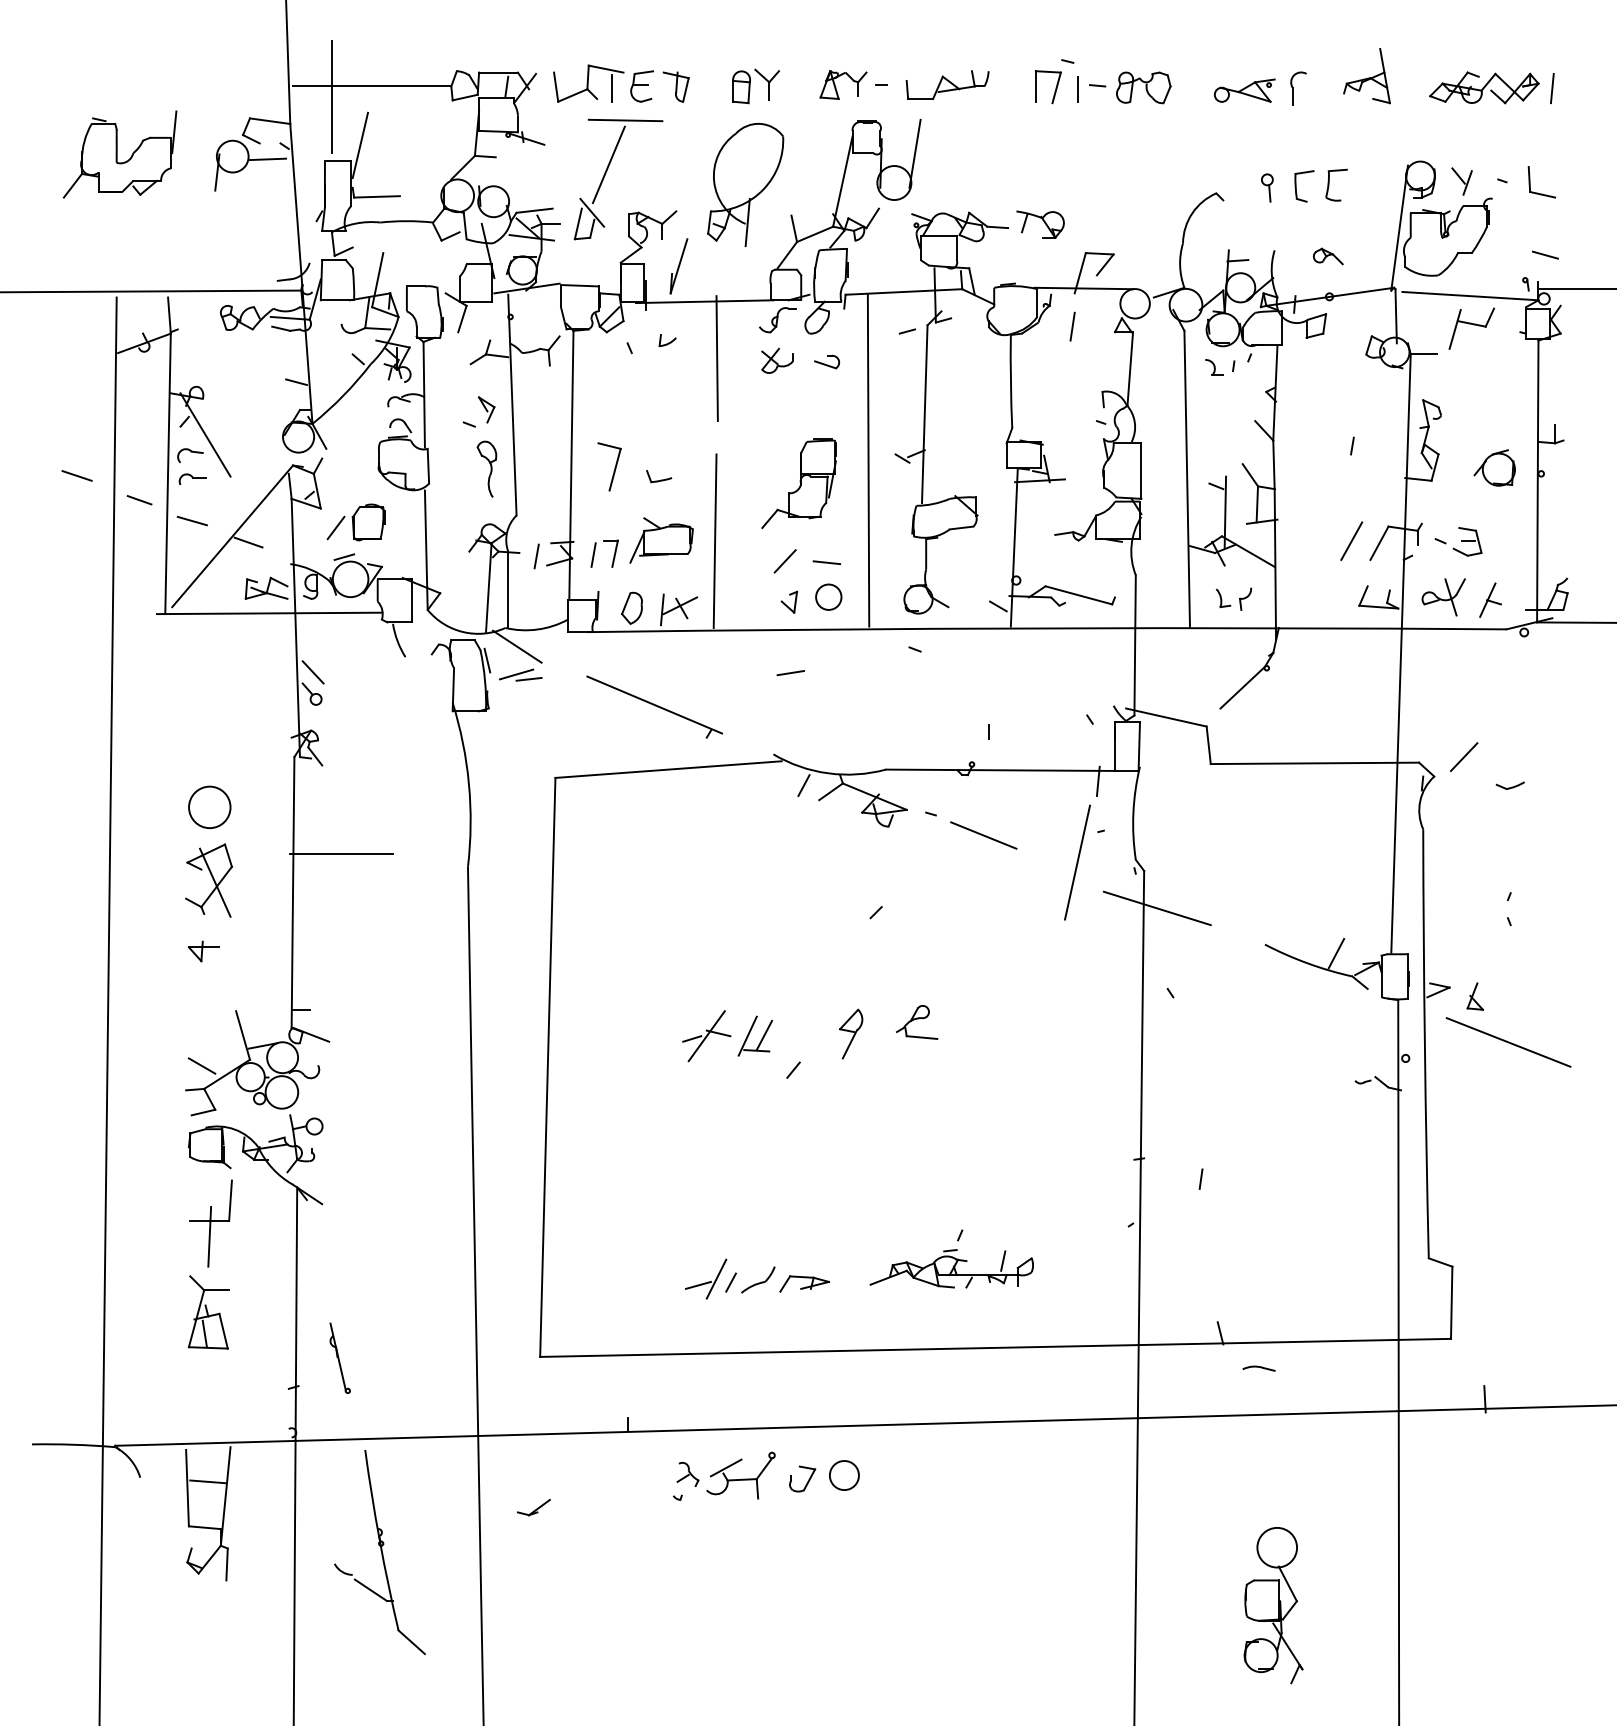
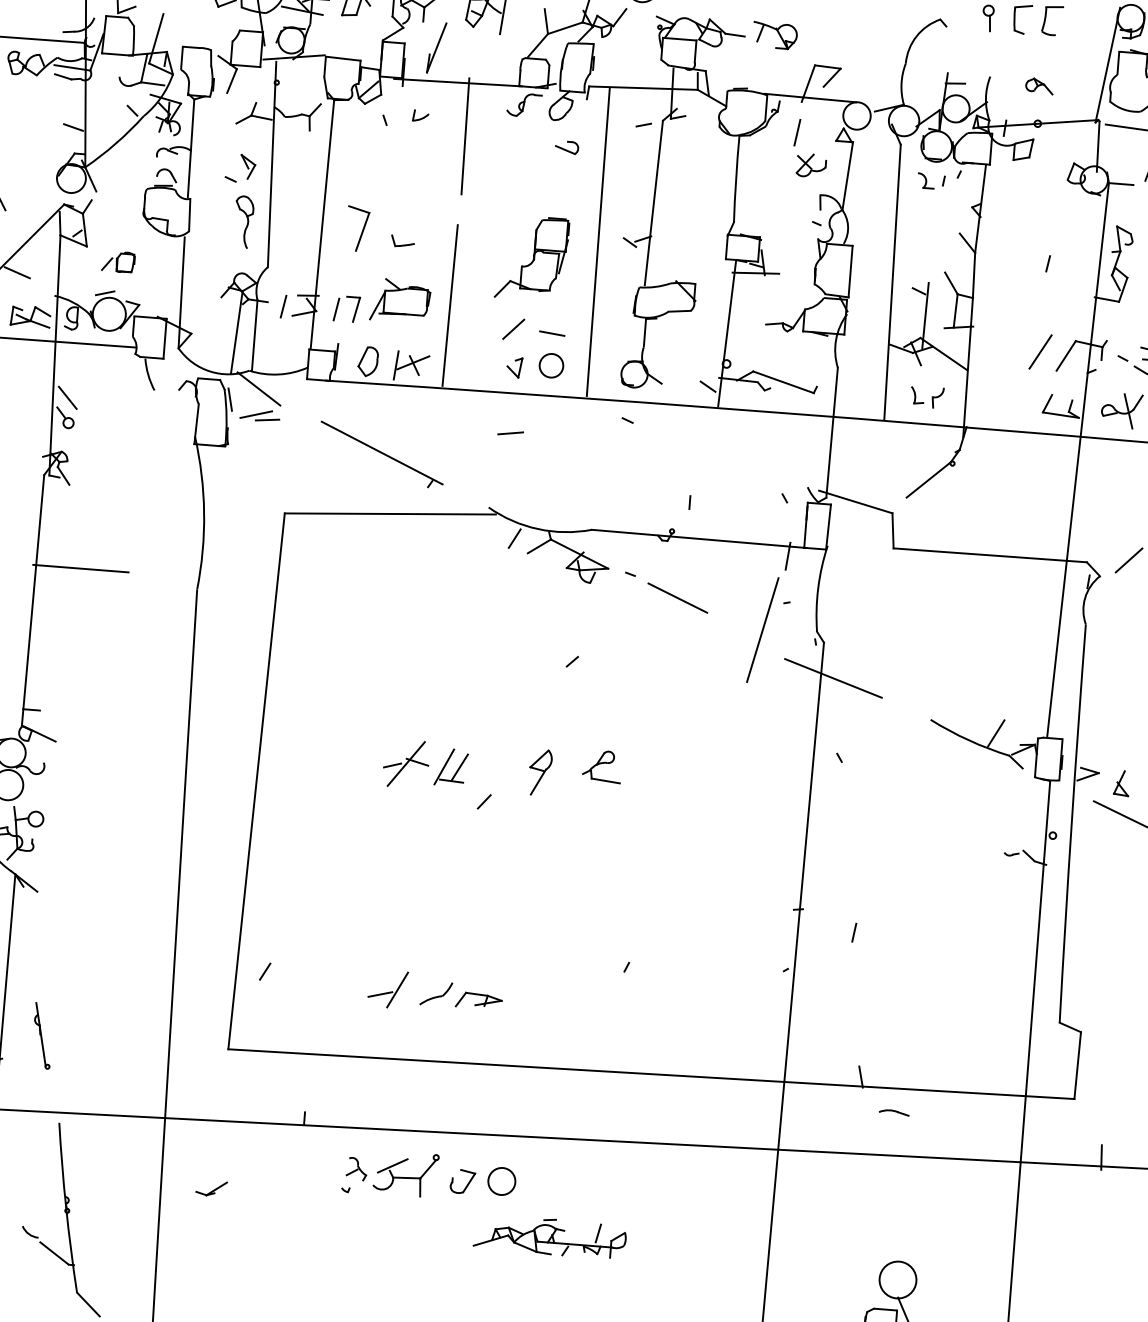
part: (777, 360) -> (811, 165), moved
part: (355, 522) -> (117, 261), size x0.6
part: (951, 1268) -> (549, 1236), moved
line: (730, 1282) -> (264, 971), moved

